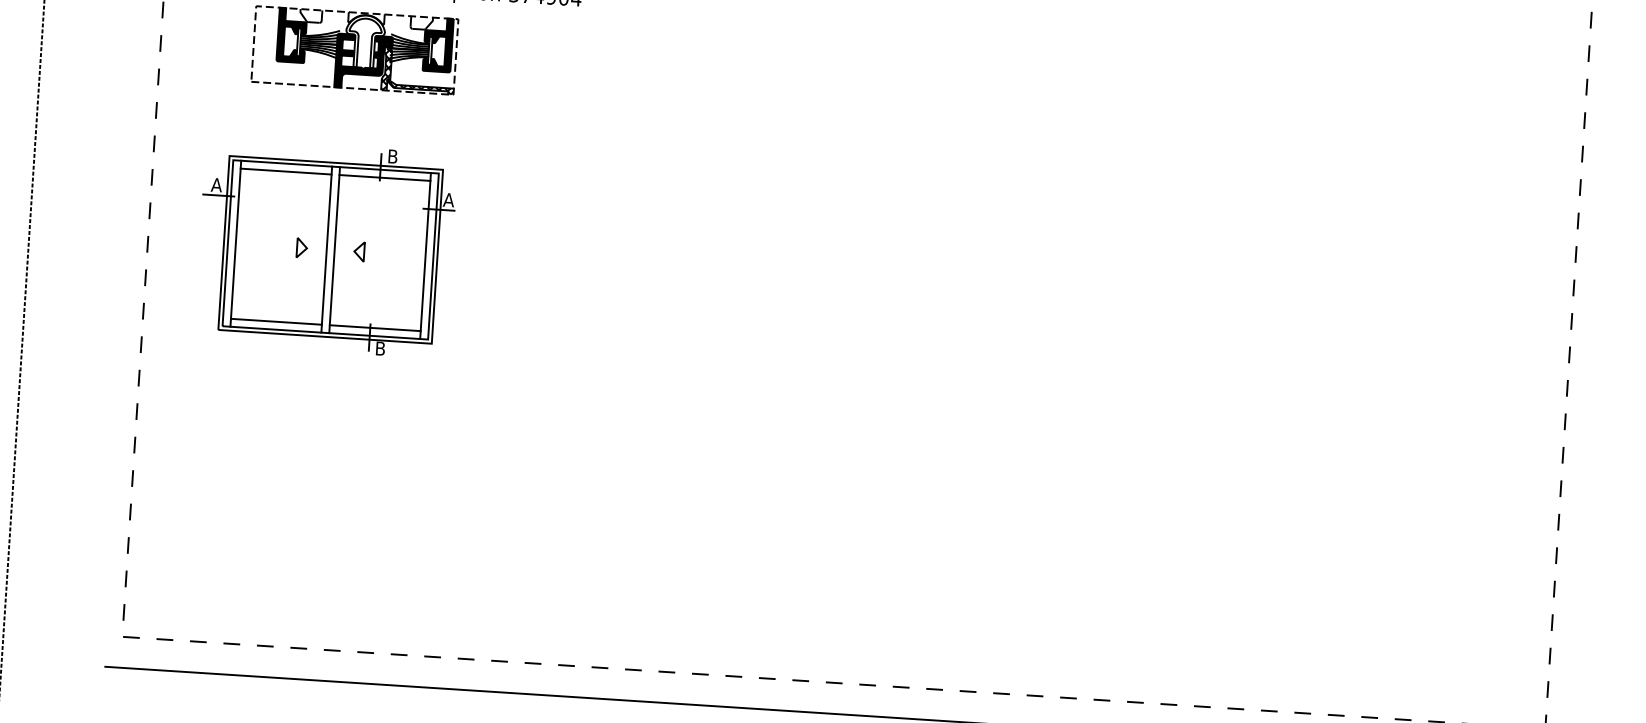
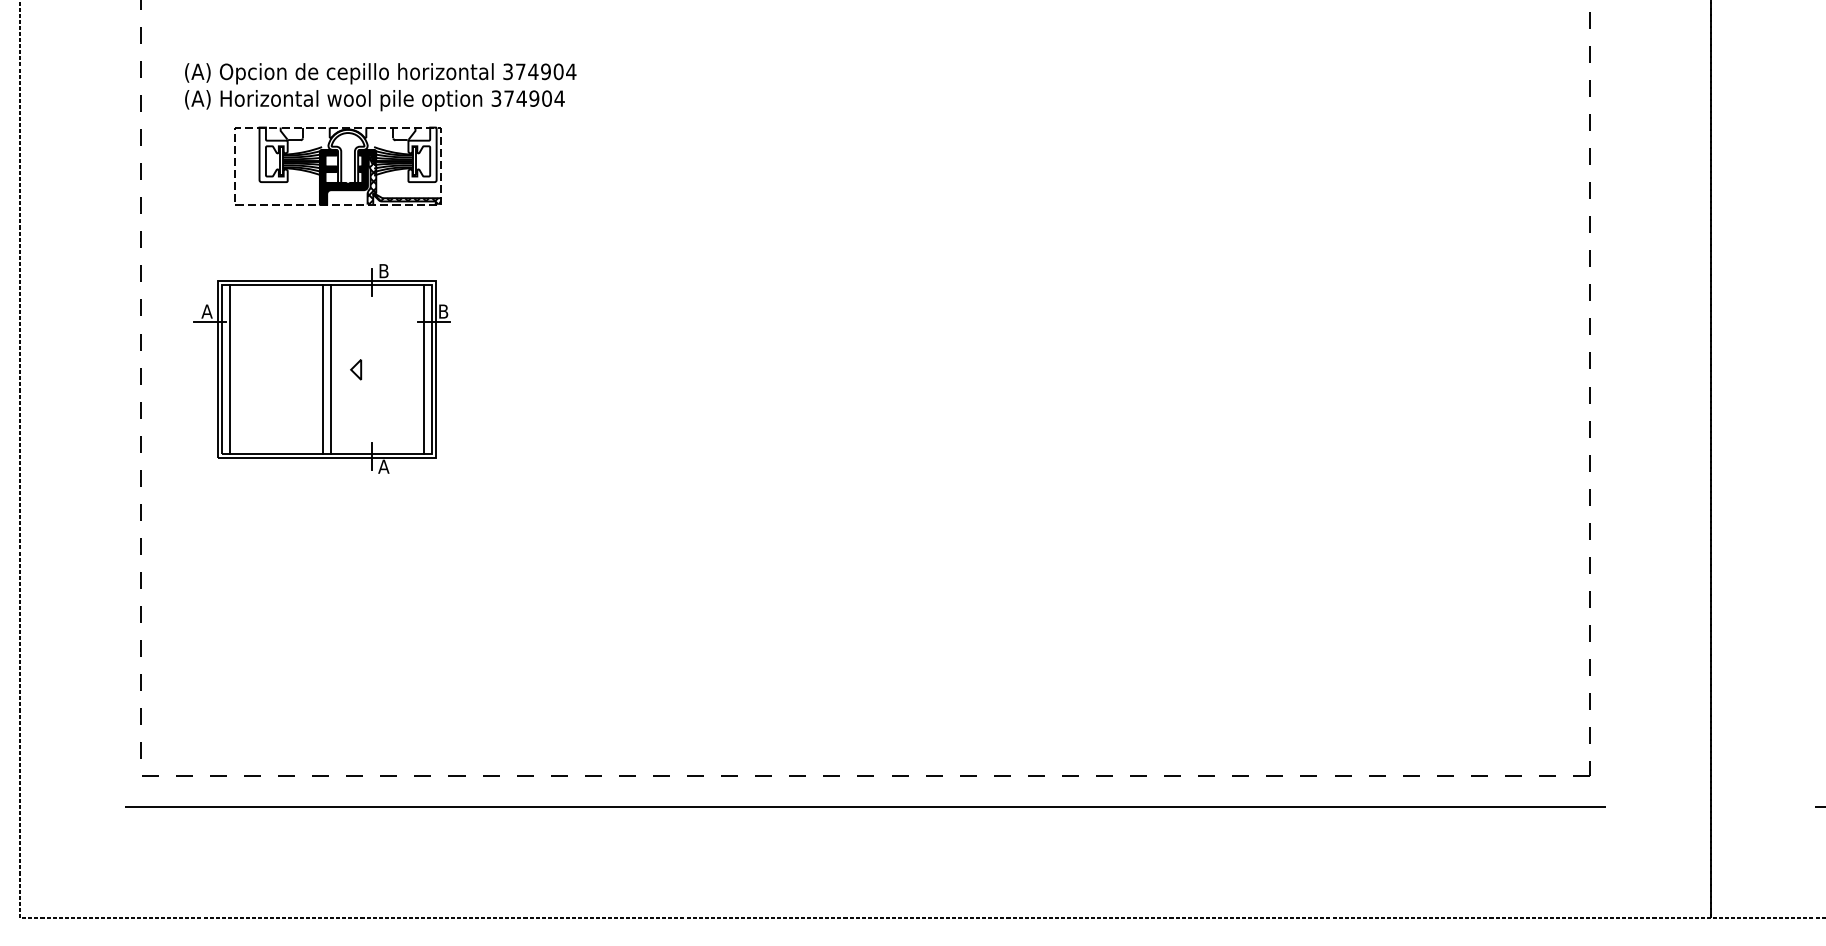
fill: (291, 35) -> (273, 154), removed
fill: (438, 44) -> (422, 154), removed
line: (285, 171) -> (276, 293), removed
line: (384, 178) -> (376, 293), removed
text: (448, 200) -> (443, 311), A -> B
part: (301, 247) -> (297, 369), removed
line: (276, 322) -> (276, 446), removed
line: (374, 328) -> (376, 446), removed
text: (380, 348) -> (383, 466), B -> A

